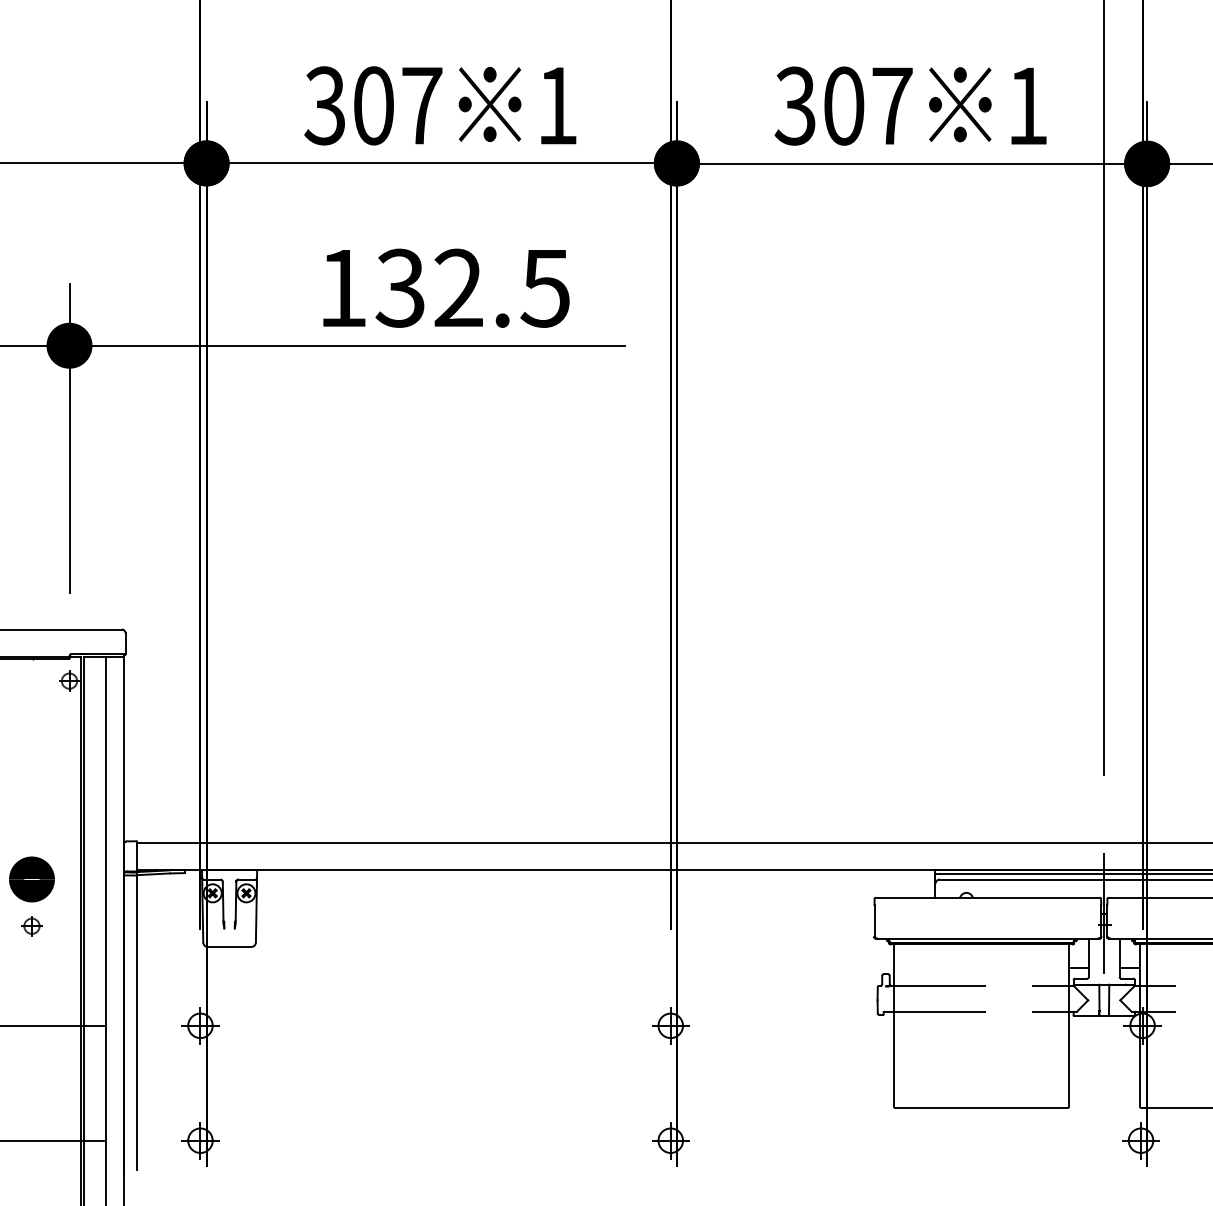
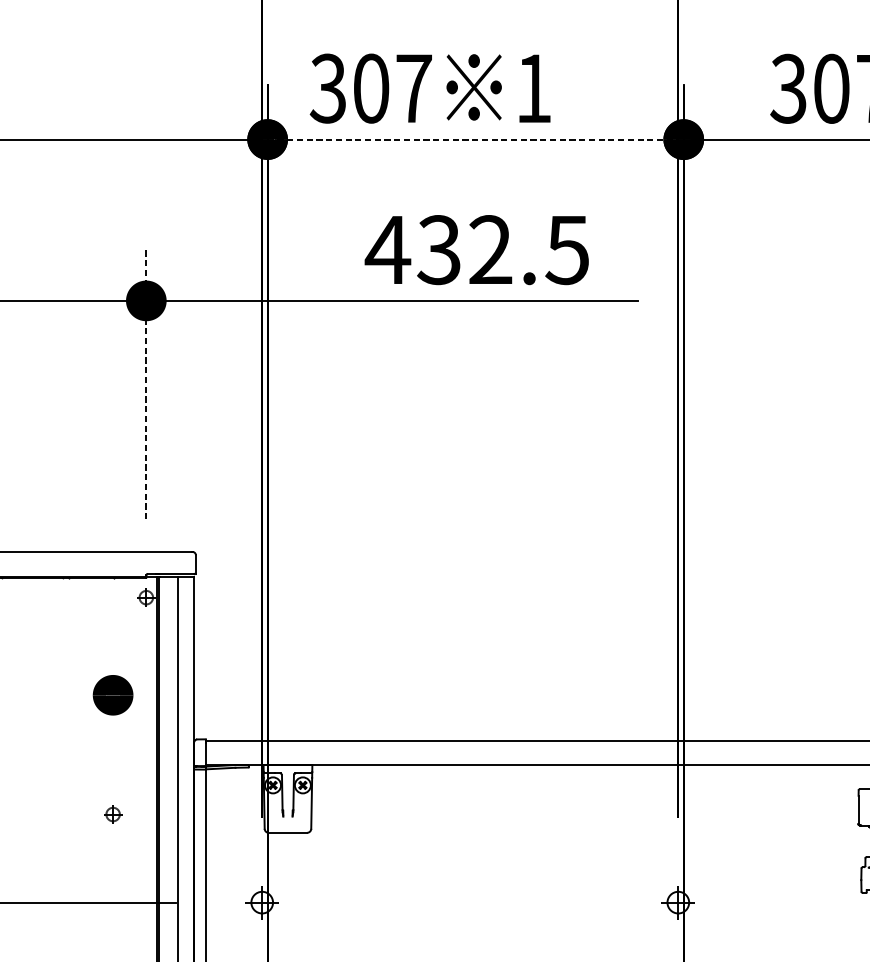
text: (440, 105) -> (430, 88), moved
line: (442, 163) -> (476, 139), solid -> dashed
text: (342, 288) -> (387, 250), 132.5 -> 432.5
line: (69, 438) -> (146, 382), solid -> dashed
part: (31, 879) -> (112, 695), moved

